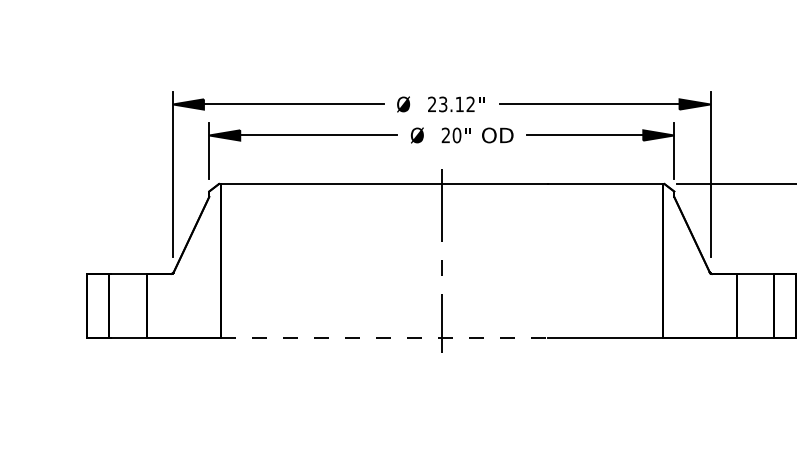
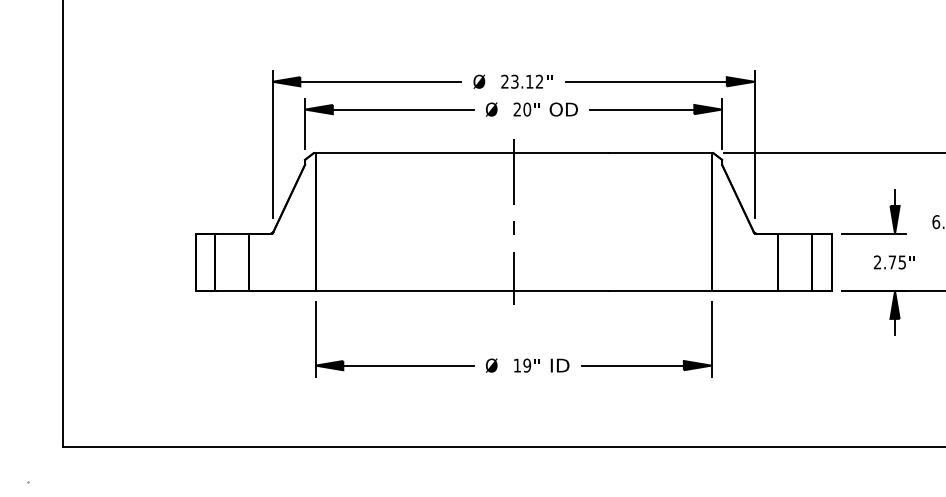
line: (384, 338) -> (462, 291), dashed -> solid
part: (446, 413) -> (517, 358), added

